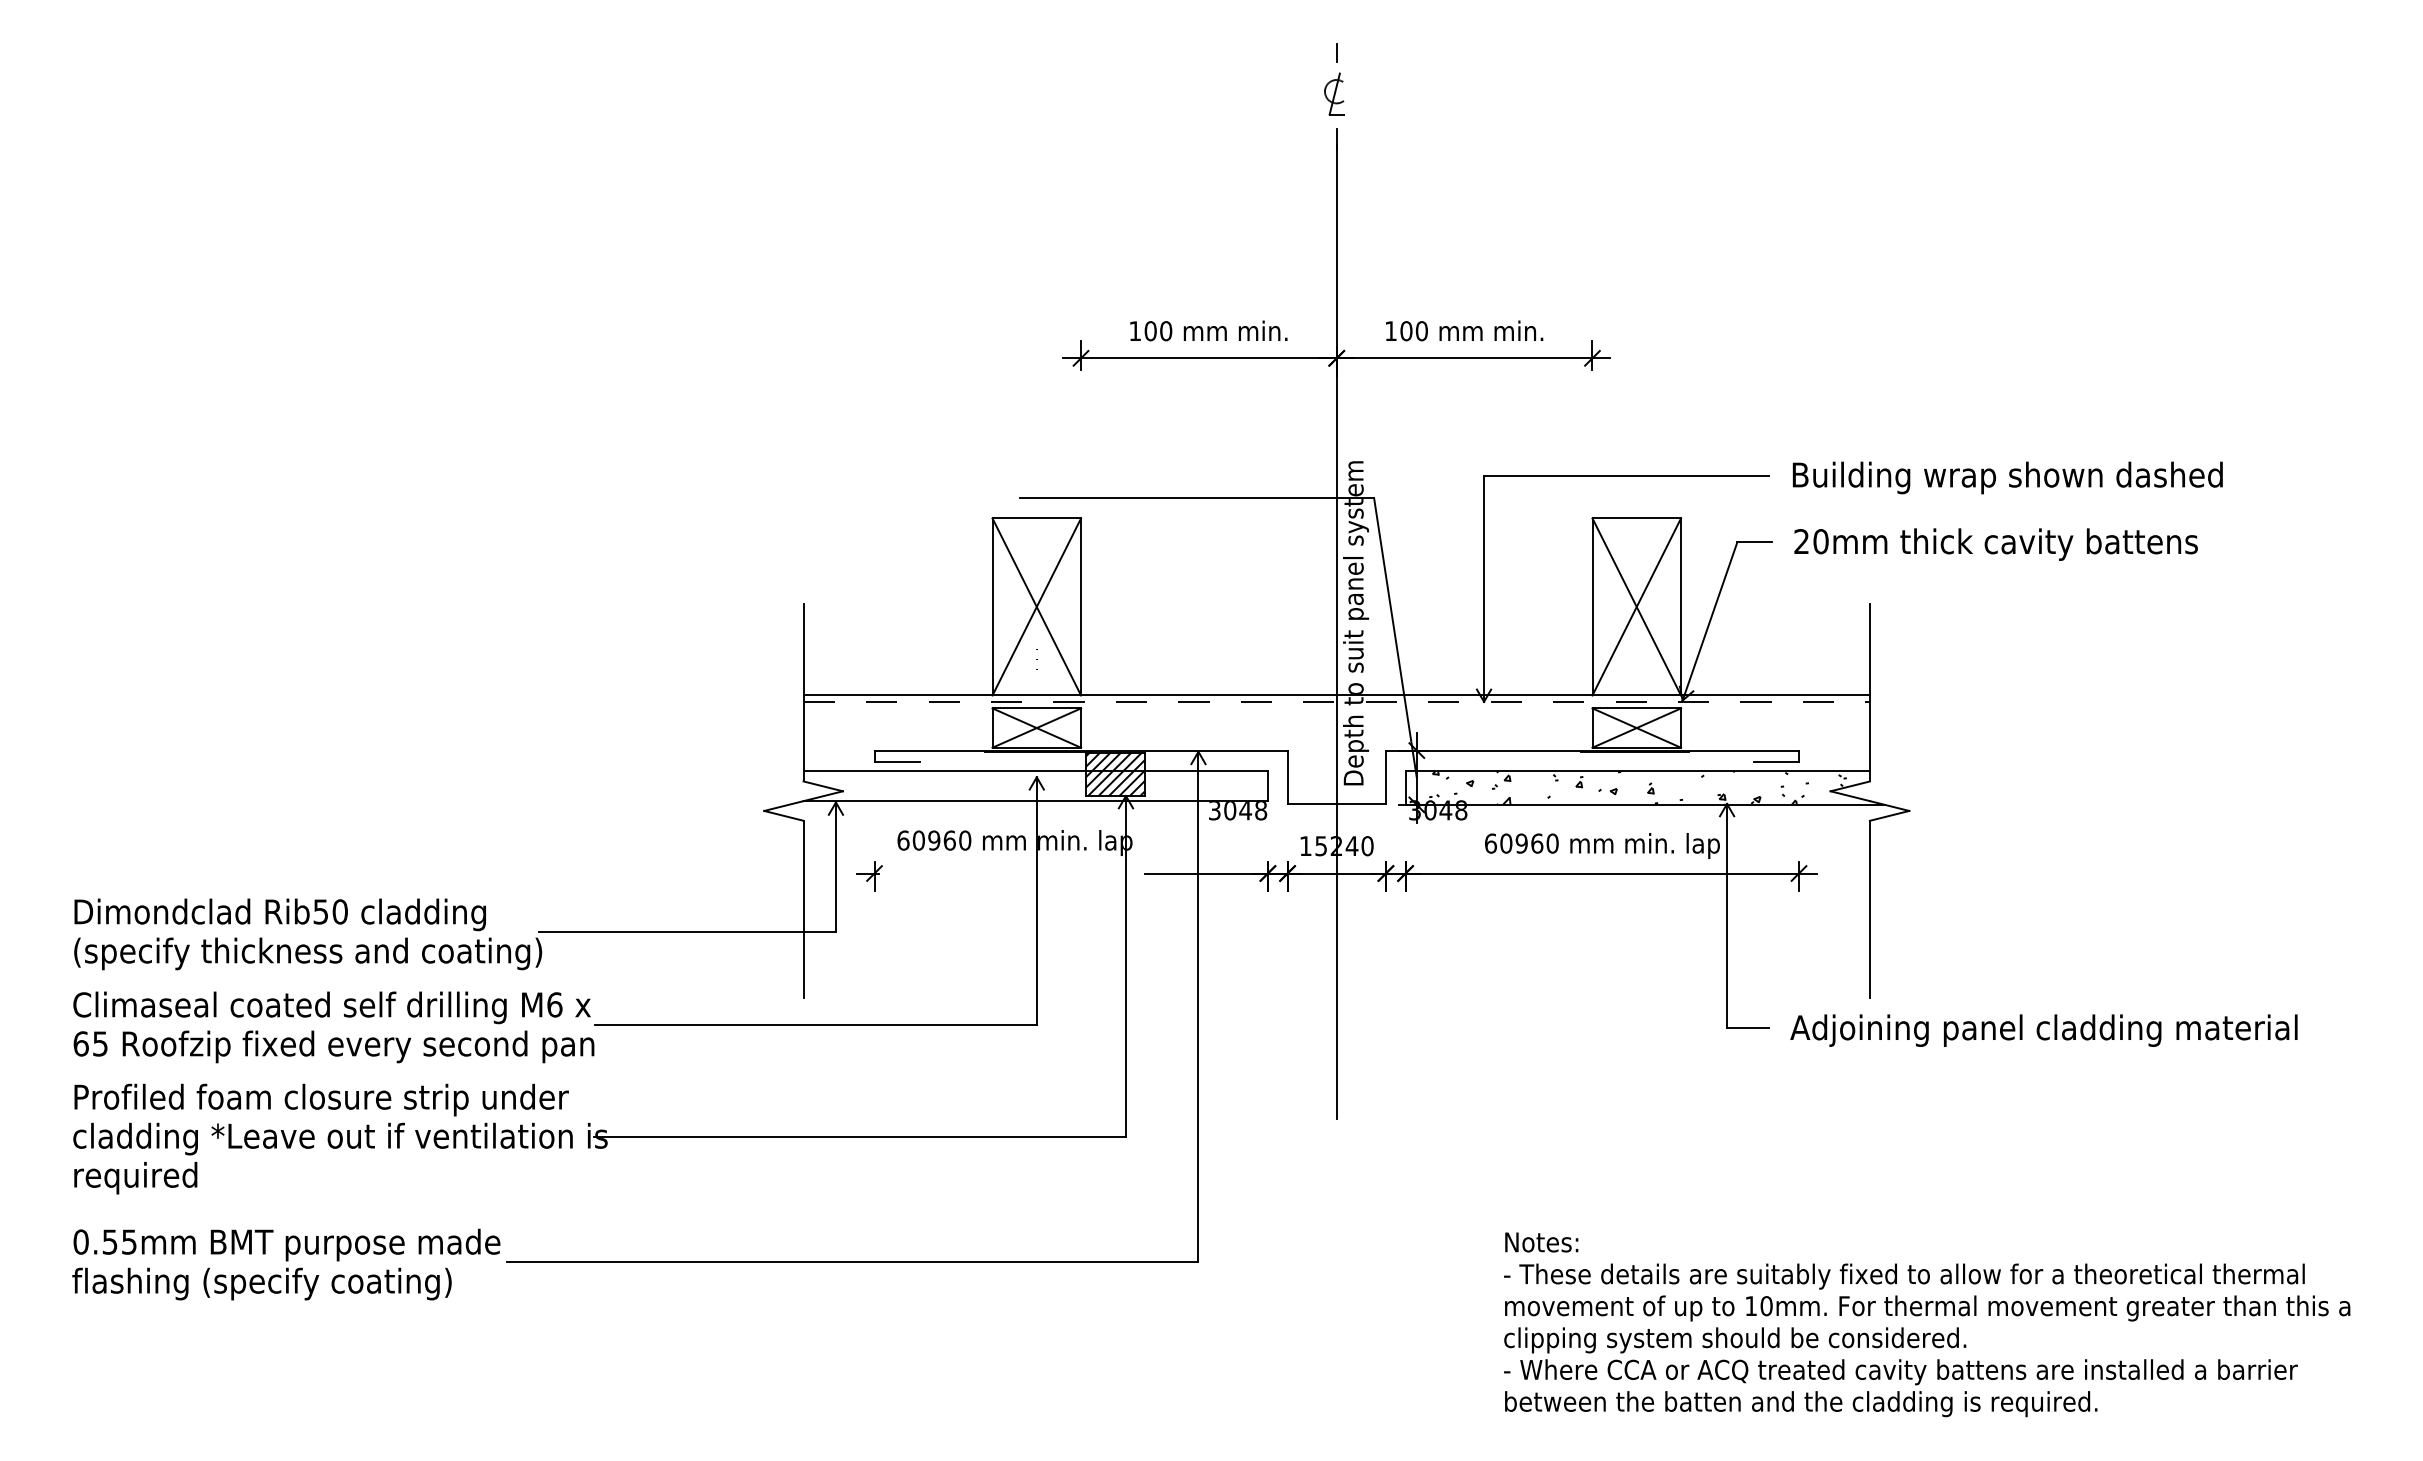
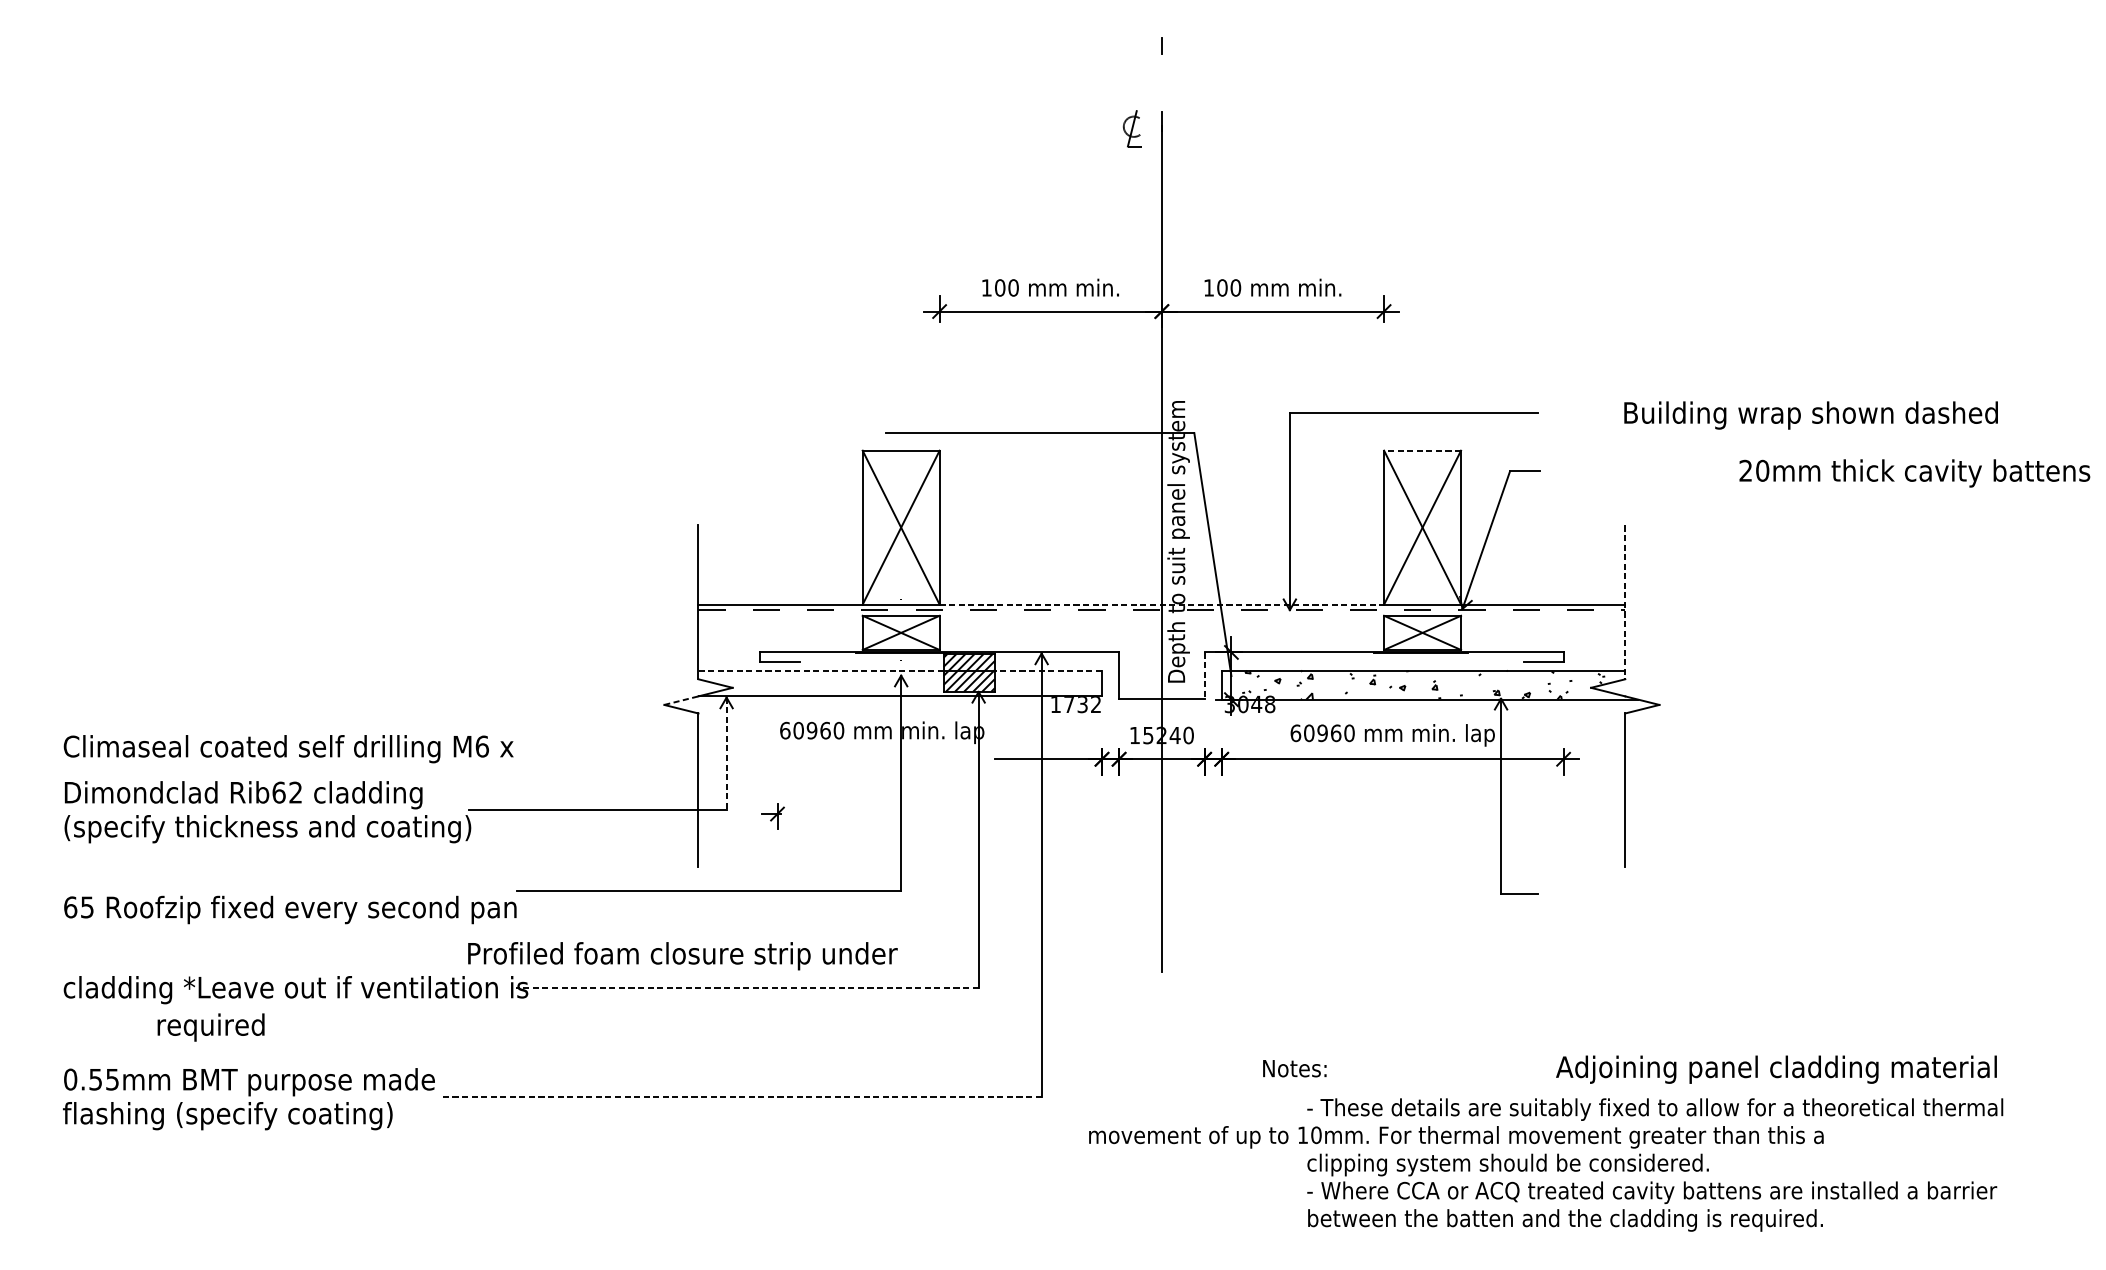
part: (1334, 93) -> (1132, 128), moved
text: (2007, 477) -> (1810, 415), moved
line: (1636, 518) -> (1422, 450), solid -> dashed
text: (1995, 544) -> (1914, 473), moved
line: (1869, 692) -> (1624, 601), solid -> dashed
line: (1336, 695) -> (1161, 604), solid -> dashed
line: (944, 771) -> (820, 670), solid -> dashed
line: (1206, 771) -> (1048, 670), solid -> dashed
line: (1385, 777) -> (1204, 675), solid -> dashed
line: (784, 805) -> (681, 700), solid -> dashed
text: (1238, 811) -> (1076, 705), 3048 -> 1732
line: (835, 867) -> (726, 754), solid -> dashed
part: (869, 876) -> (773, 816), moved
text: (330, 911) -> (287, 792), Rib50 -> Rib62
text: (331, 1007) -> (288, 748), moved
text: (2043, 1030) -> (1776, 1069), moved
text: (321, 1099) -> (682, 955), moved
line: (860, 1136) -> (747, 987), solid -> dashed
text: (135, 1178) -> (210, 1027), moved
text: (1541, 1242) -> (1294, 1068), moved
line: (852, 1262) -> (740, 1097), solid -> dashed
text: (1927, 1308) -> (1456, 1137), moved

